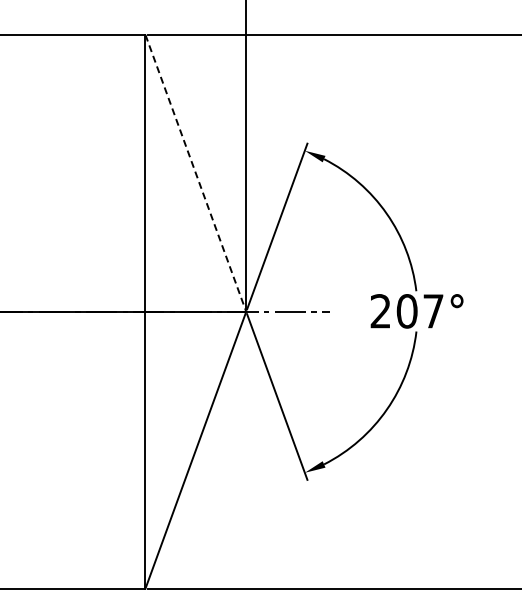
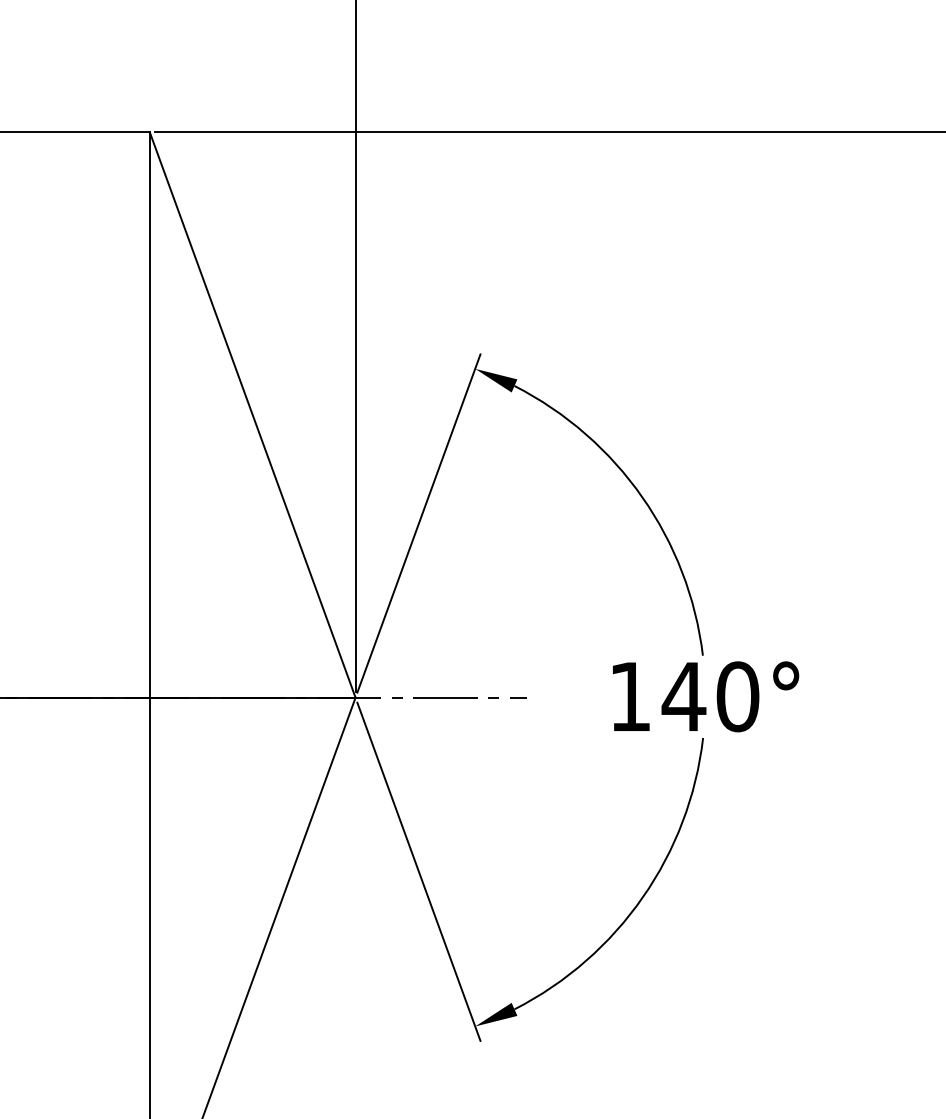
line: (196, 173) -> (253, 415), dashed -> solid
text: (406, 311) -> (682, 697), 207° -> 140°

